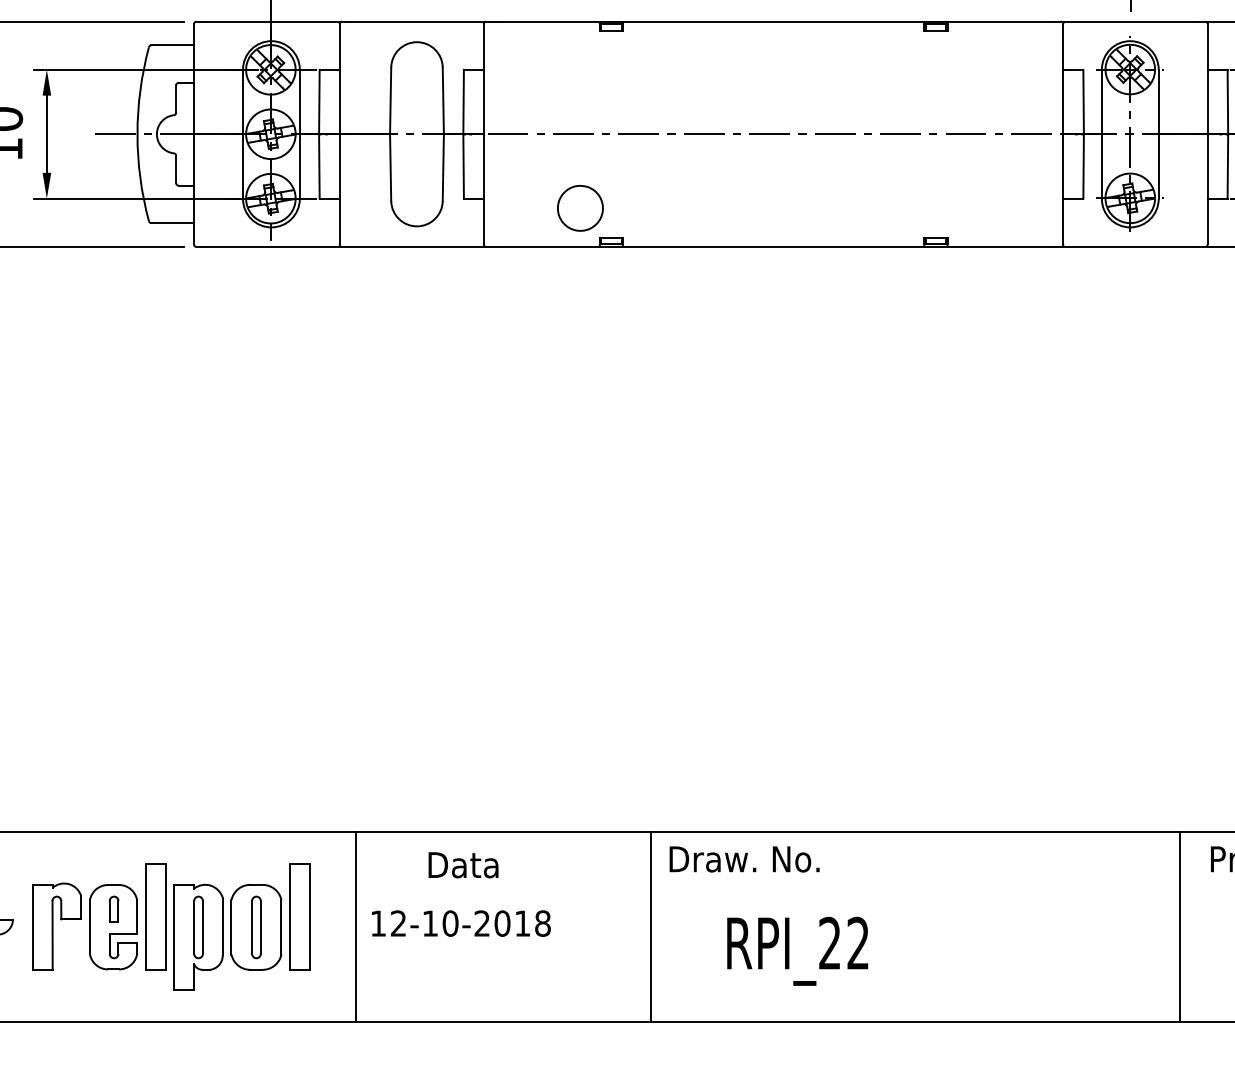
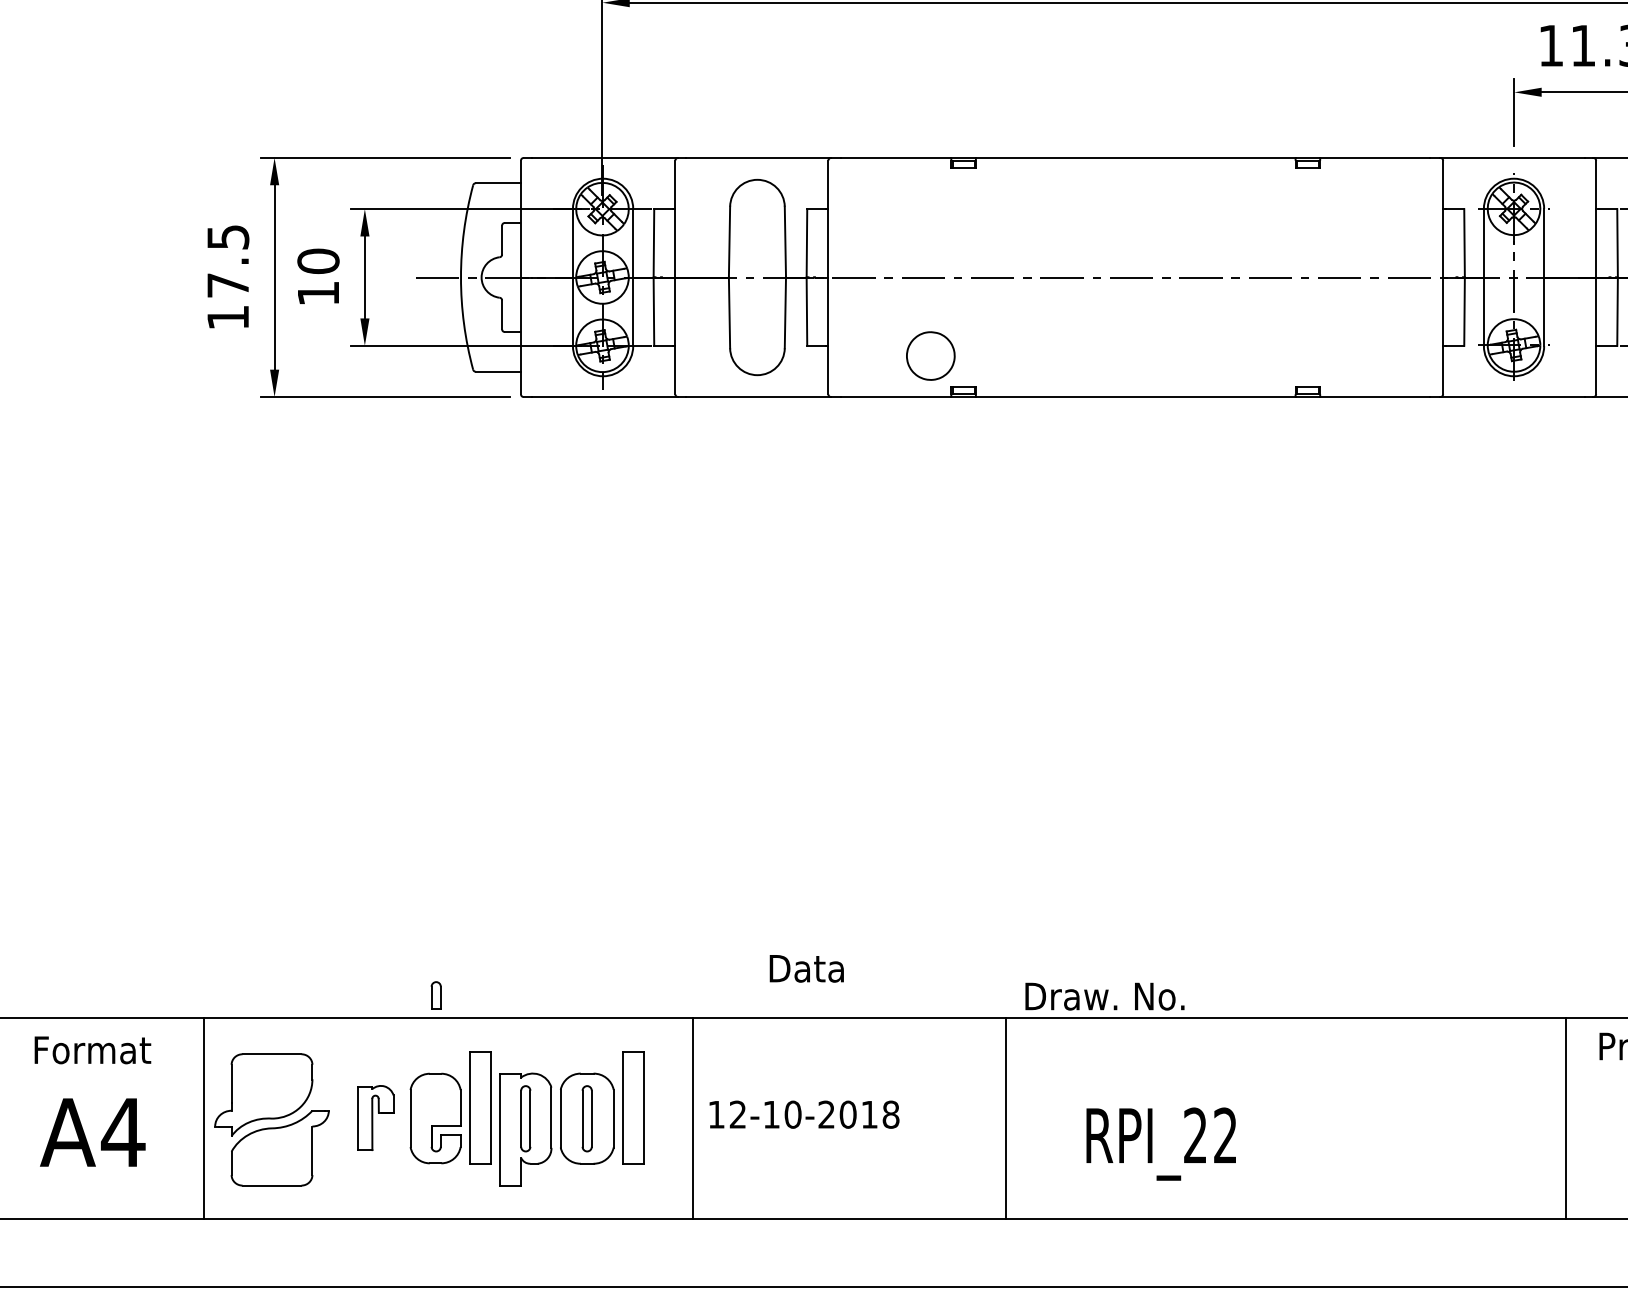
text: (744, 859) -> (1104, 996), moved
text: (463, 864) -> (806, 968), moved
part: (113, 909) -> (435, 995), moved
part: (56, 926) -> (375, 1117), size x0.7

